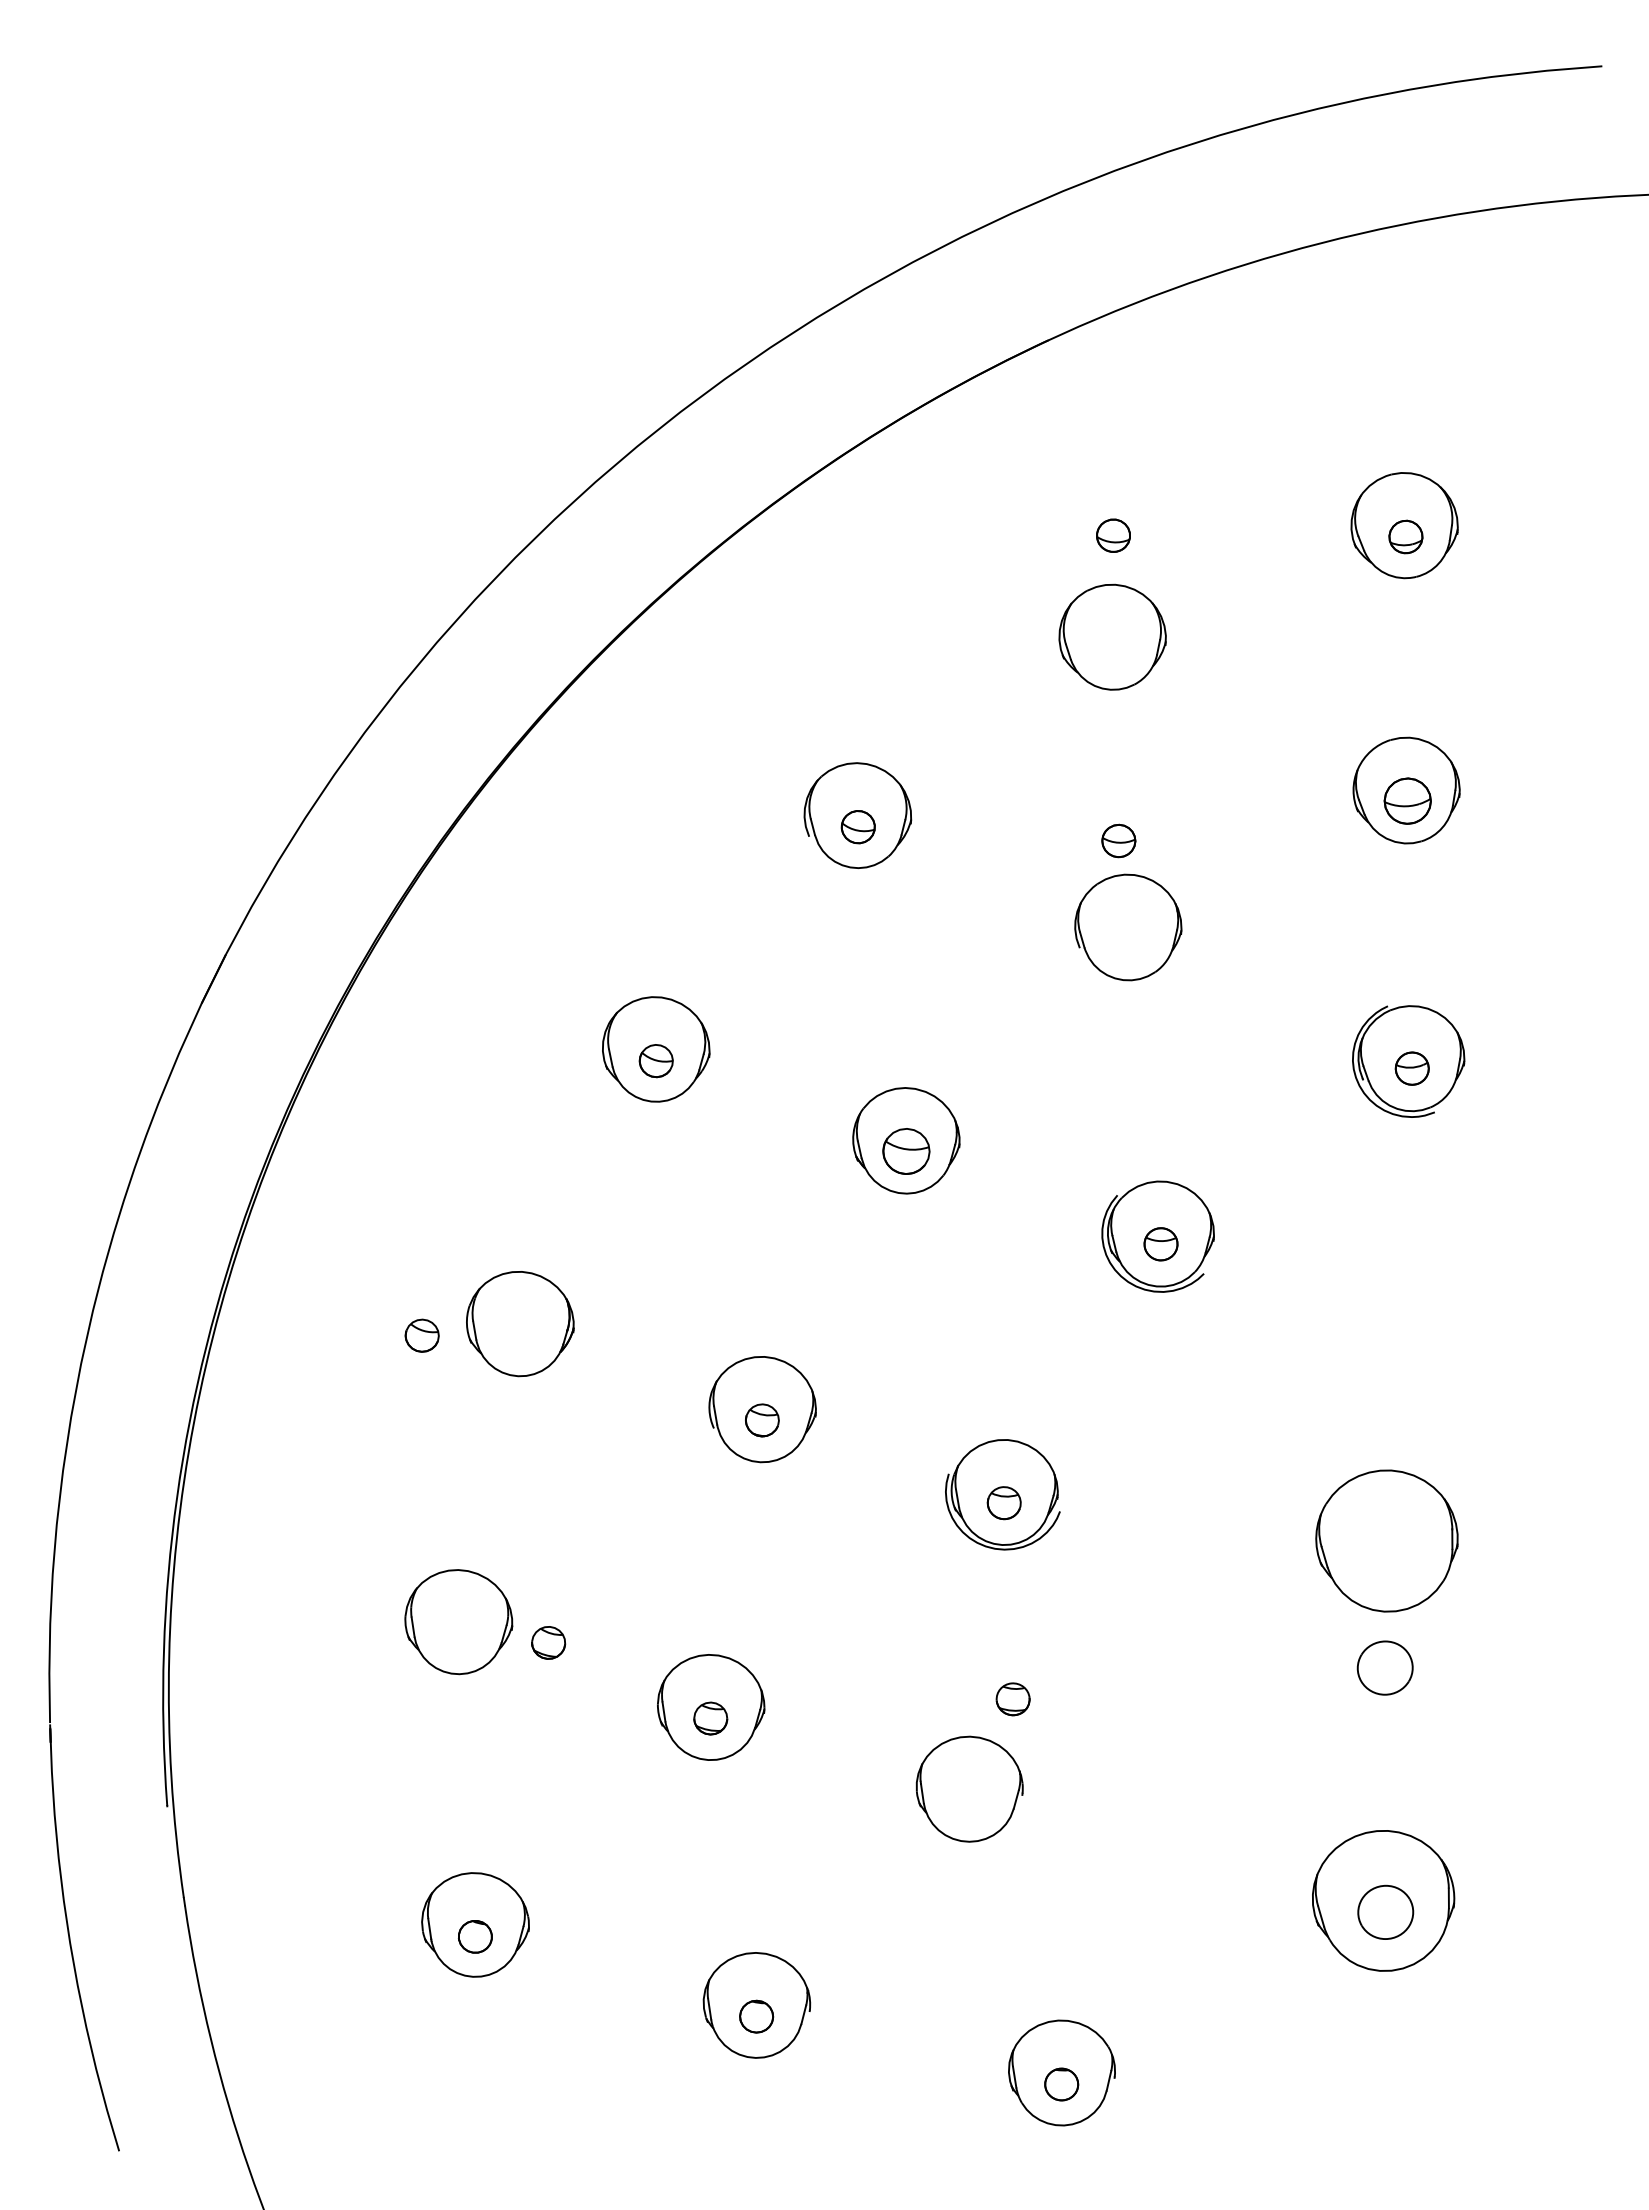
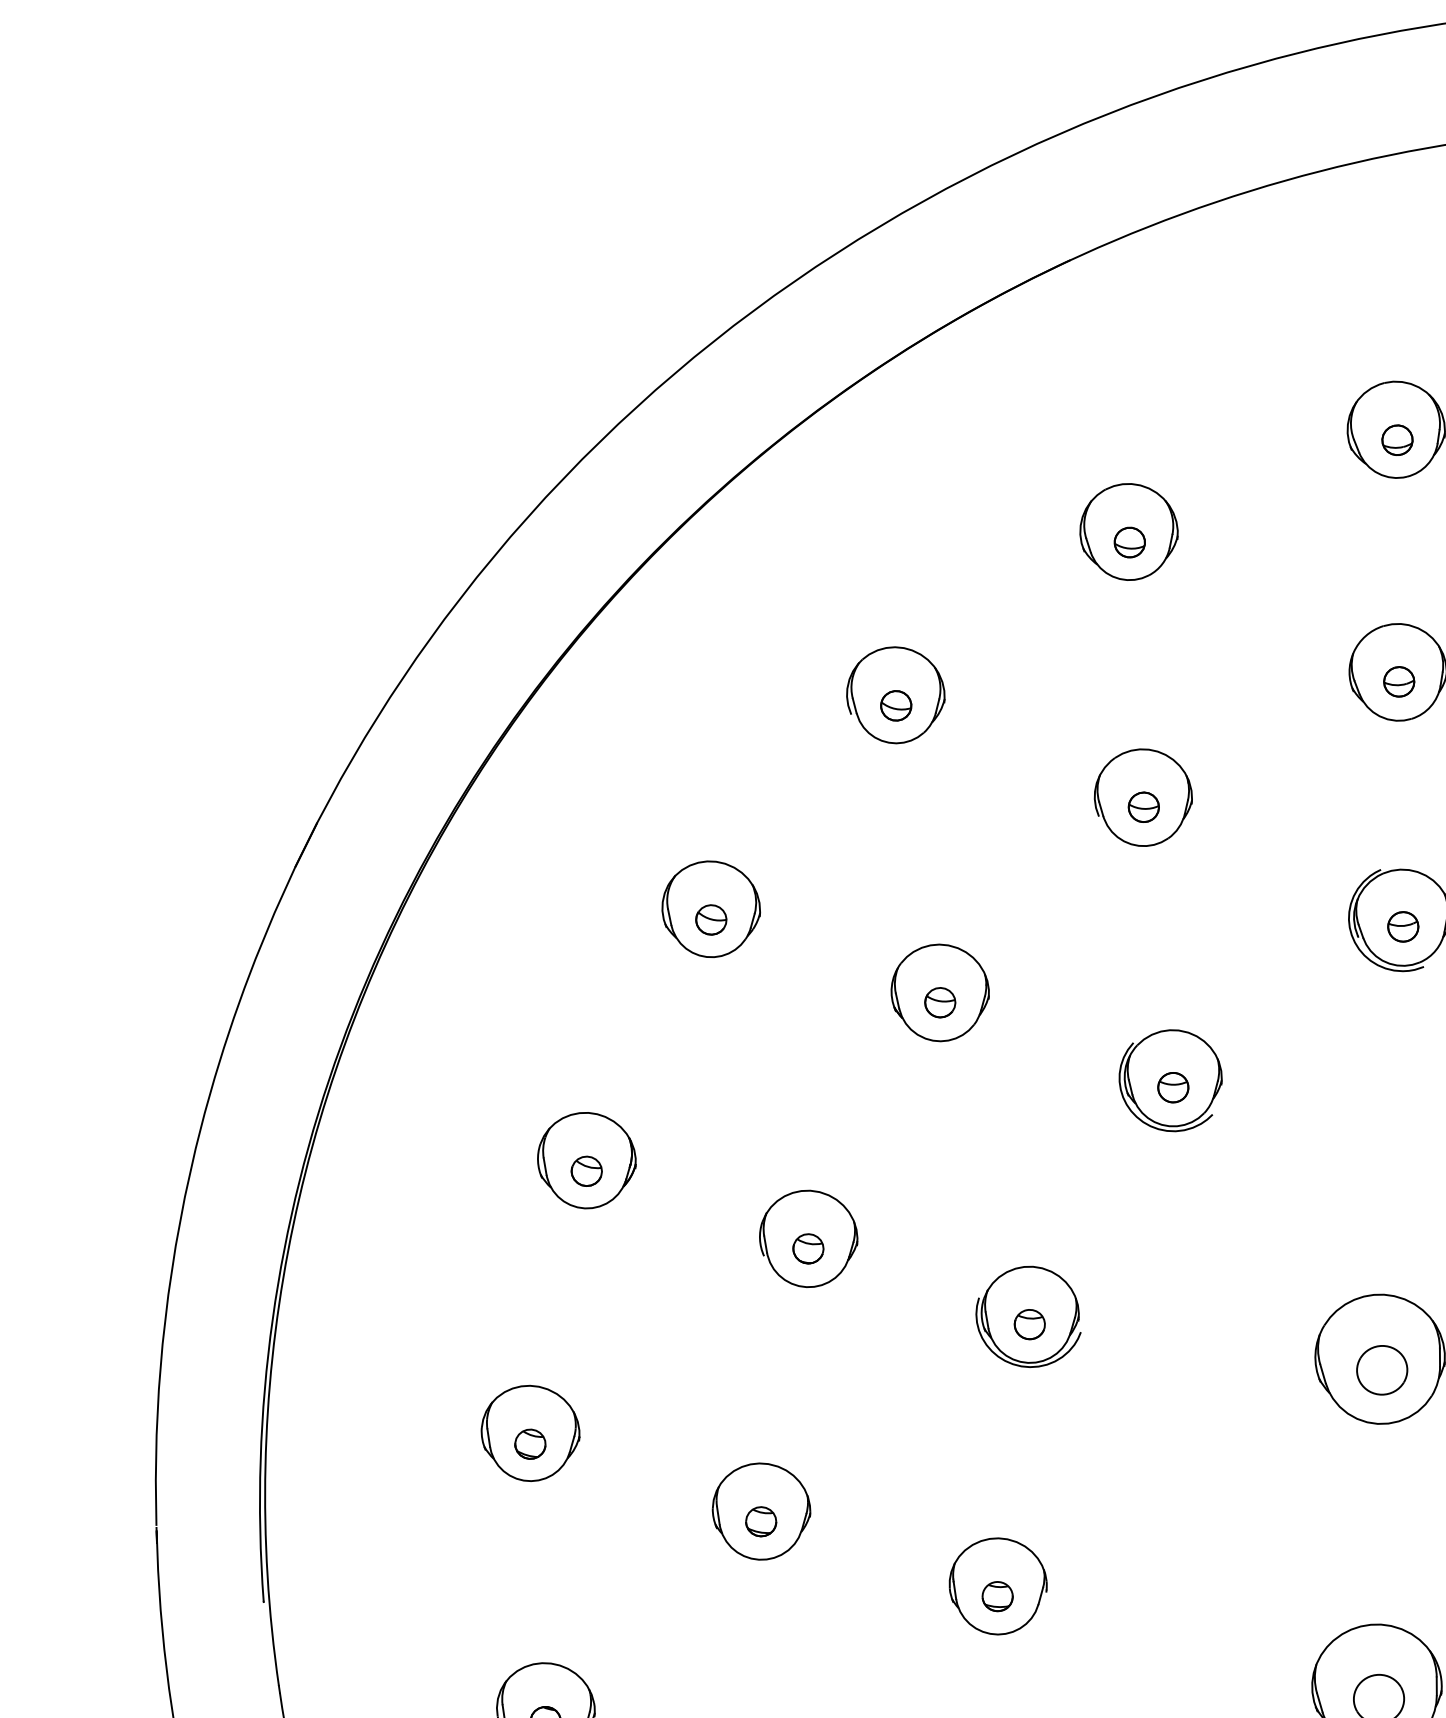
part: (1113, 535) -> (1129, 542), moved
part: (1407, 800) -> (1398, 681), size x0.71
part: (1118, 840) -> (1143, 806), moved
part: (906, 1151) -> (940, 1002), size x0.71
part: (421, 1335) -> (586, 1171), moved
part: (548, 1642) -> (530, 1443), moved
part: (1384, 1667) -> (1381, 1369), moved
part: (1012, 1699) -> (997, 1596), moved

